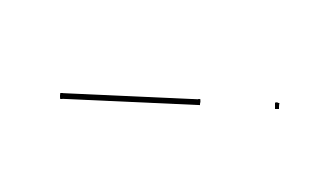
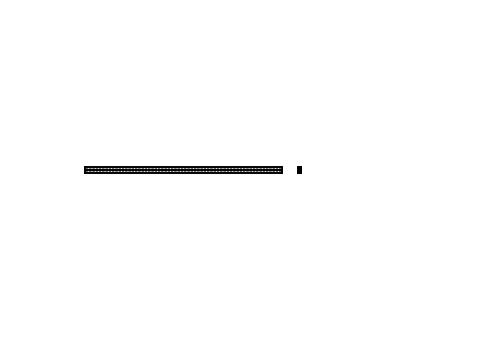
part: (277, 105) -> (299, 169), moved

